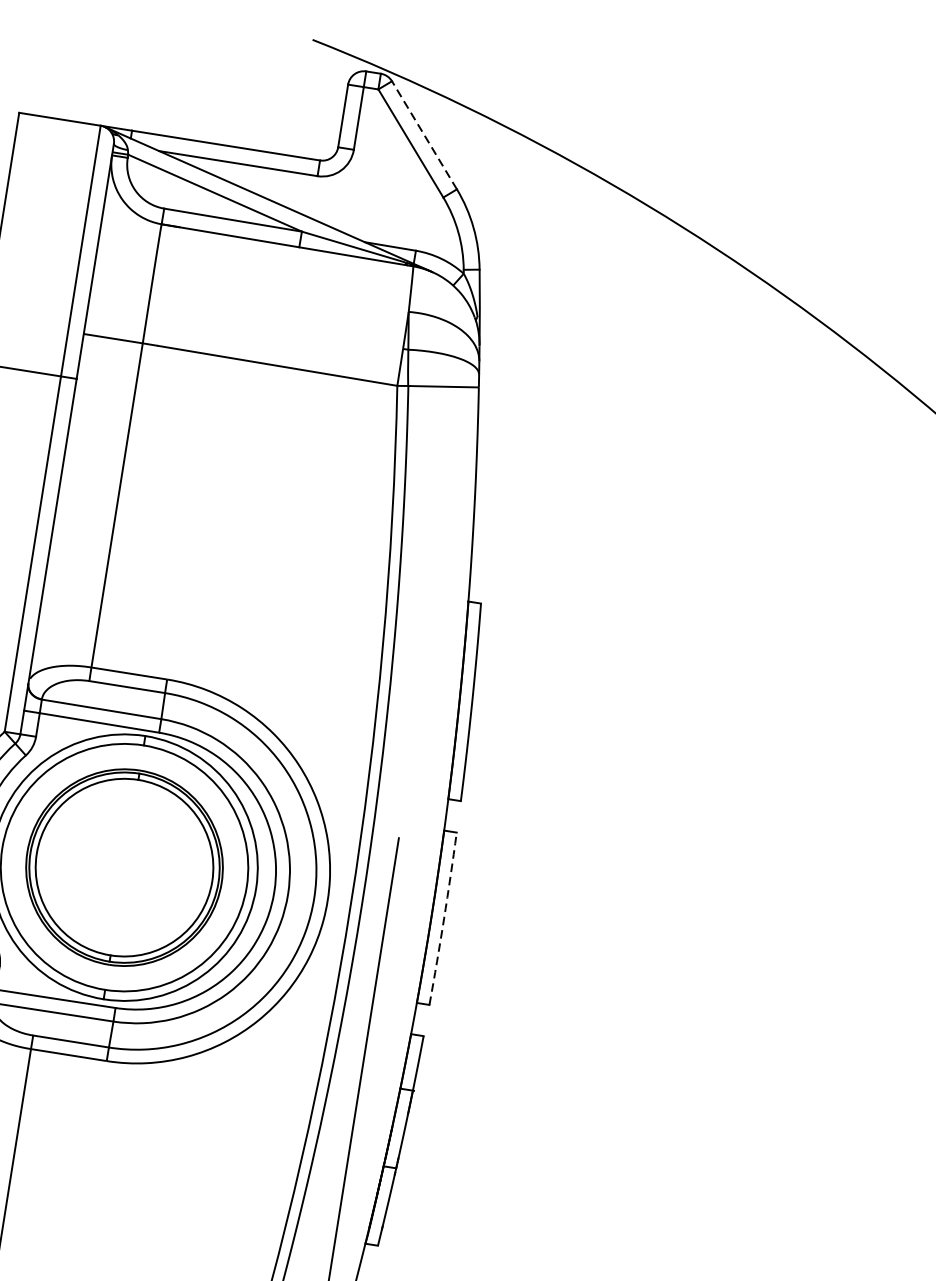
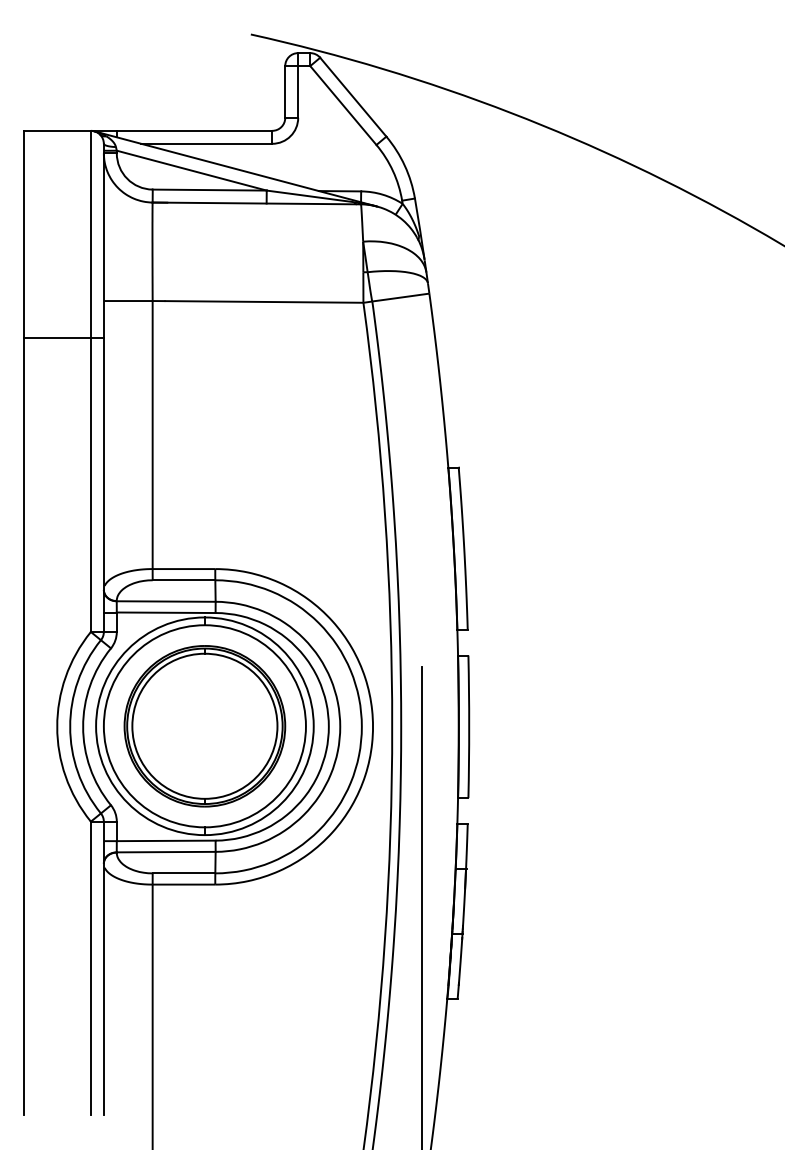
line: (423, 134) -> (352, 96), dashed -> solid
arc: (444, 918) -> (469, 726), dashed -> solid

